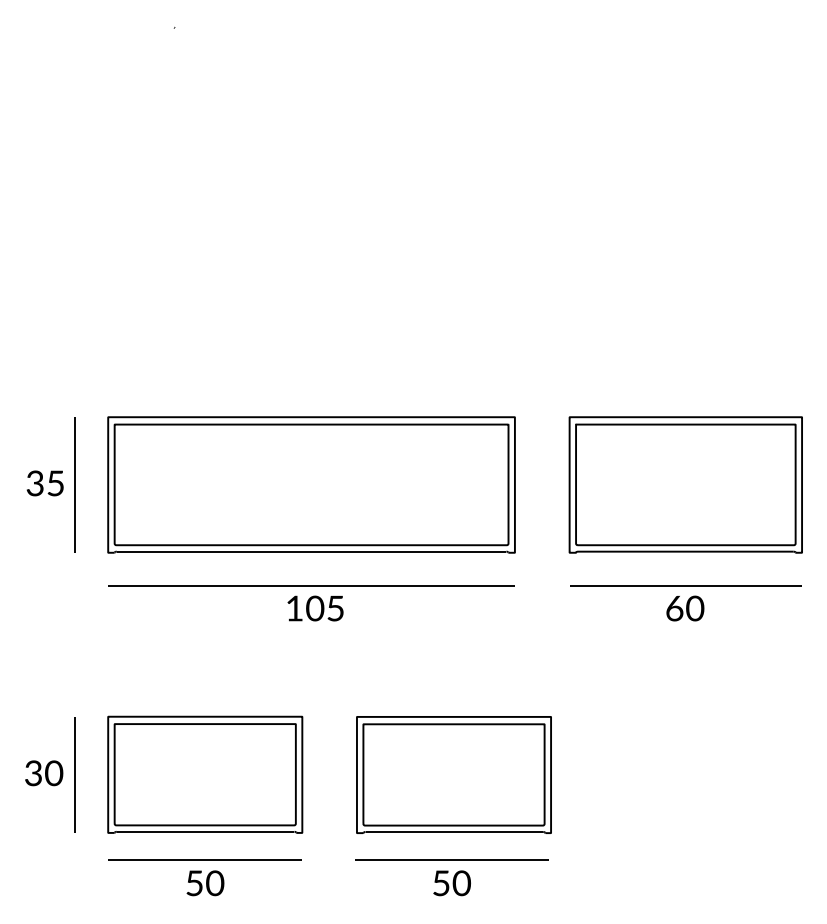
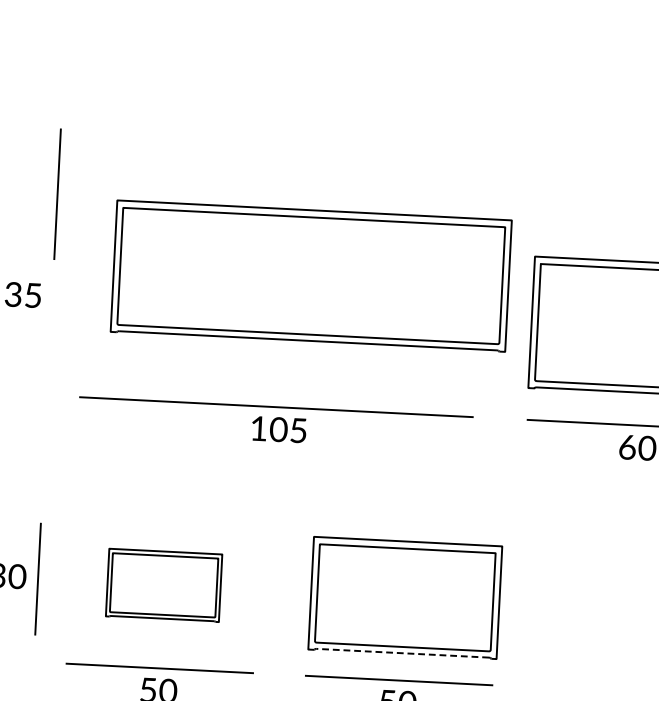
line: (74, 484) -> (56, 193), moved
part: (311, 484) -> (311, 275), moved
part: (205, 774) -> (164, 585), size x0.6
line: (454, 832) -> (402, 653), solid -> dashed

